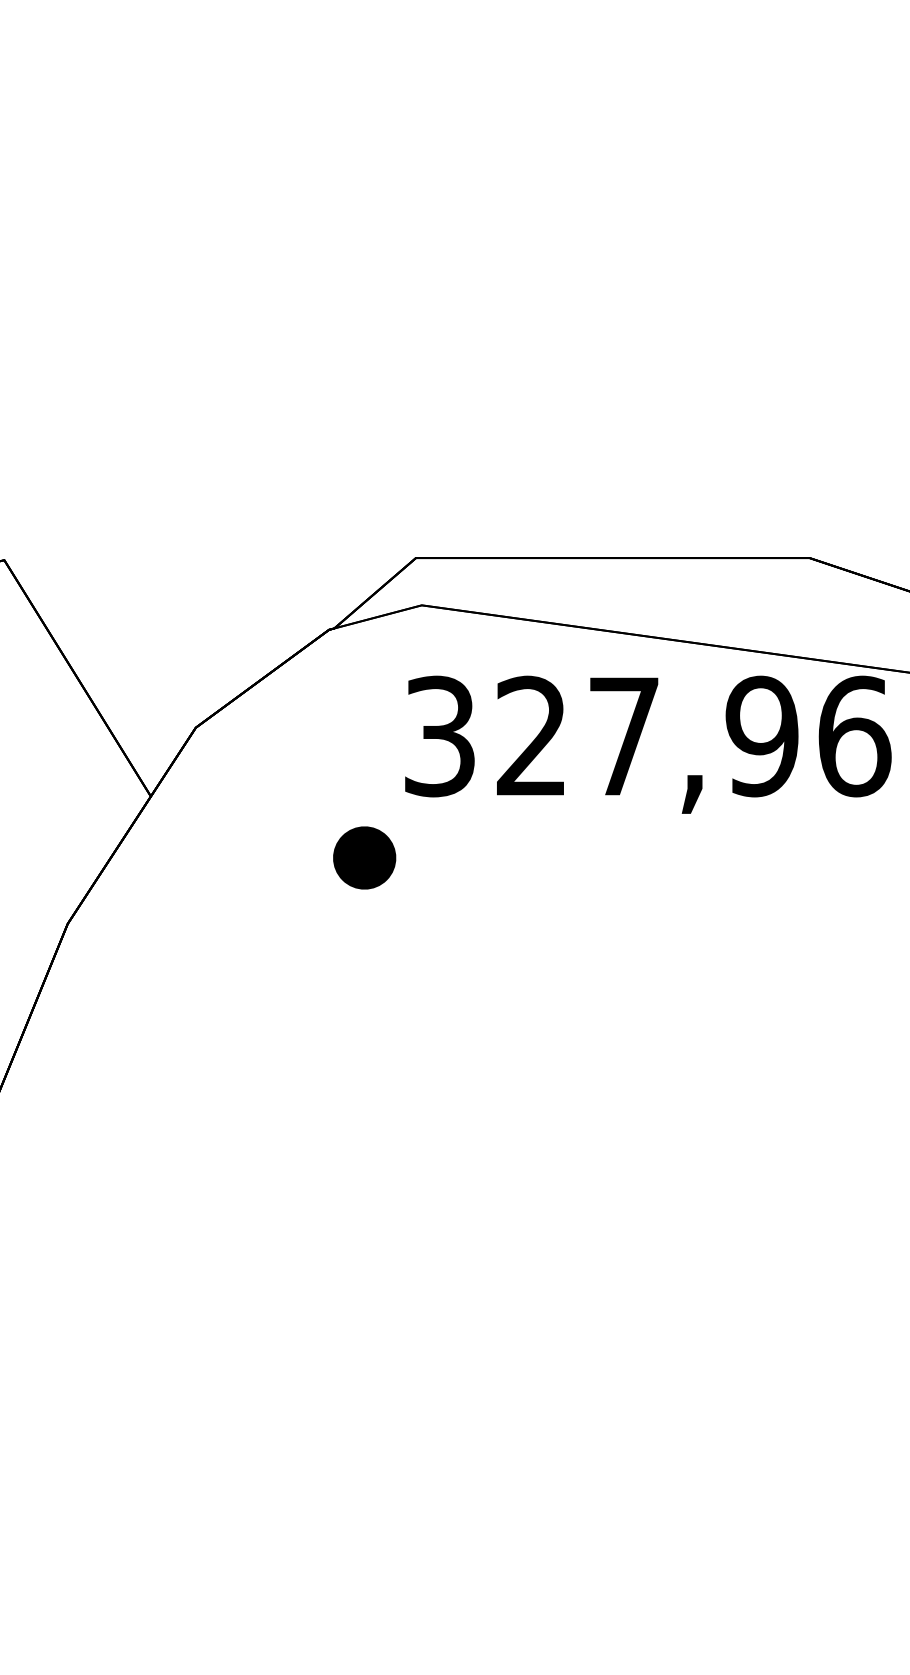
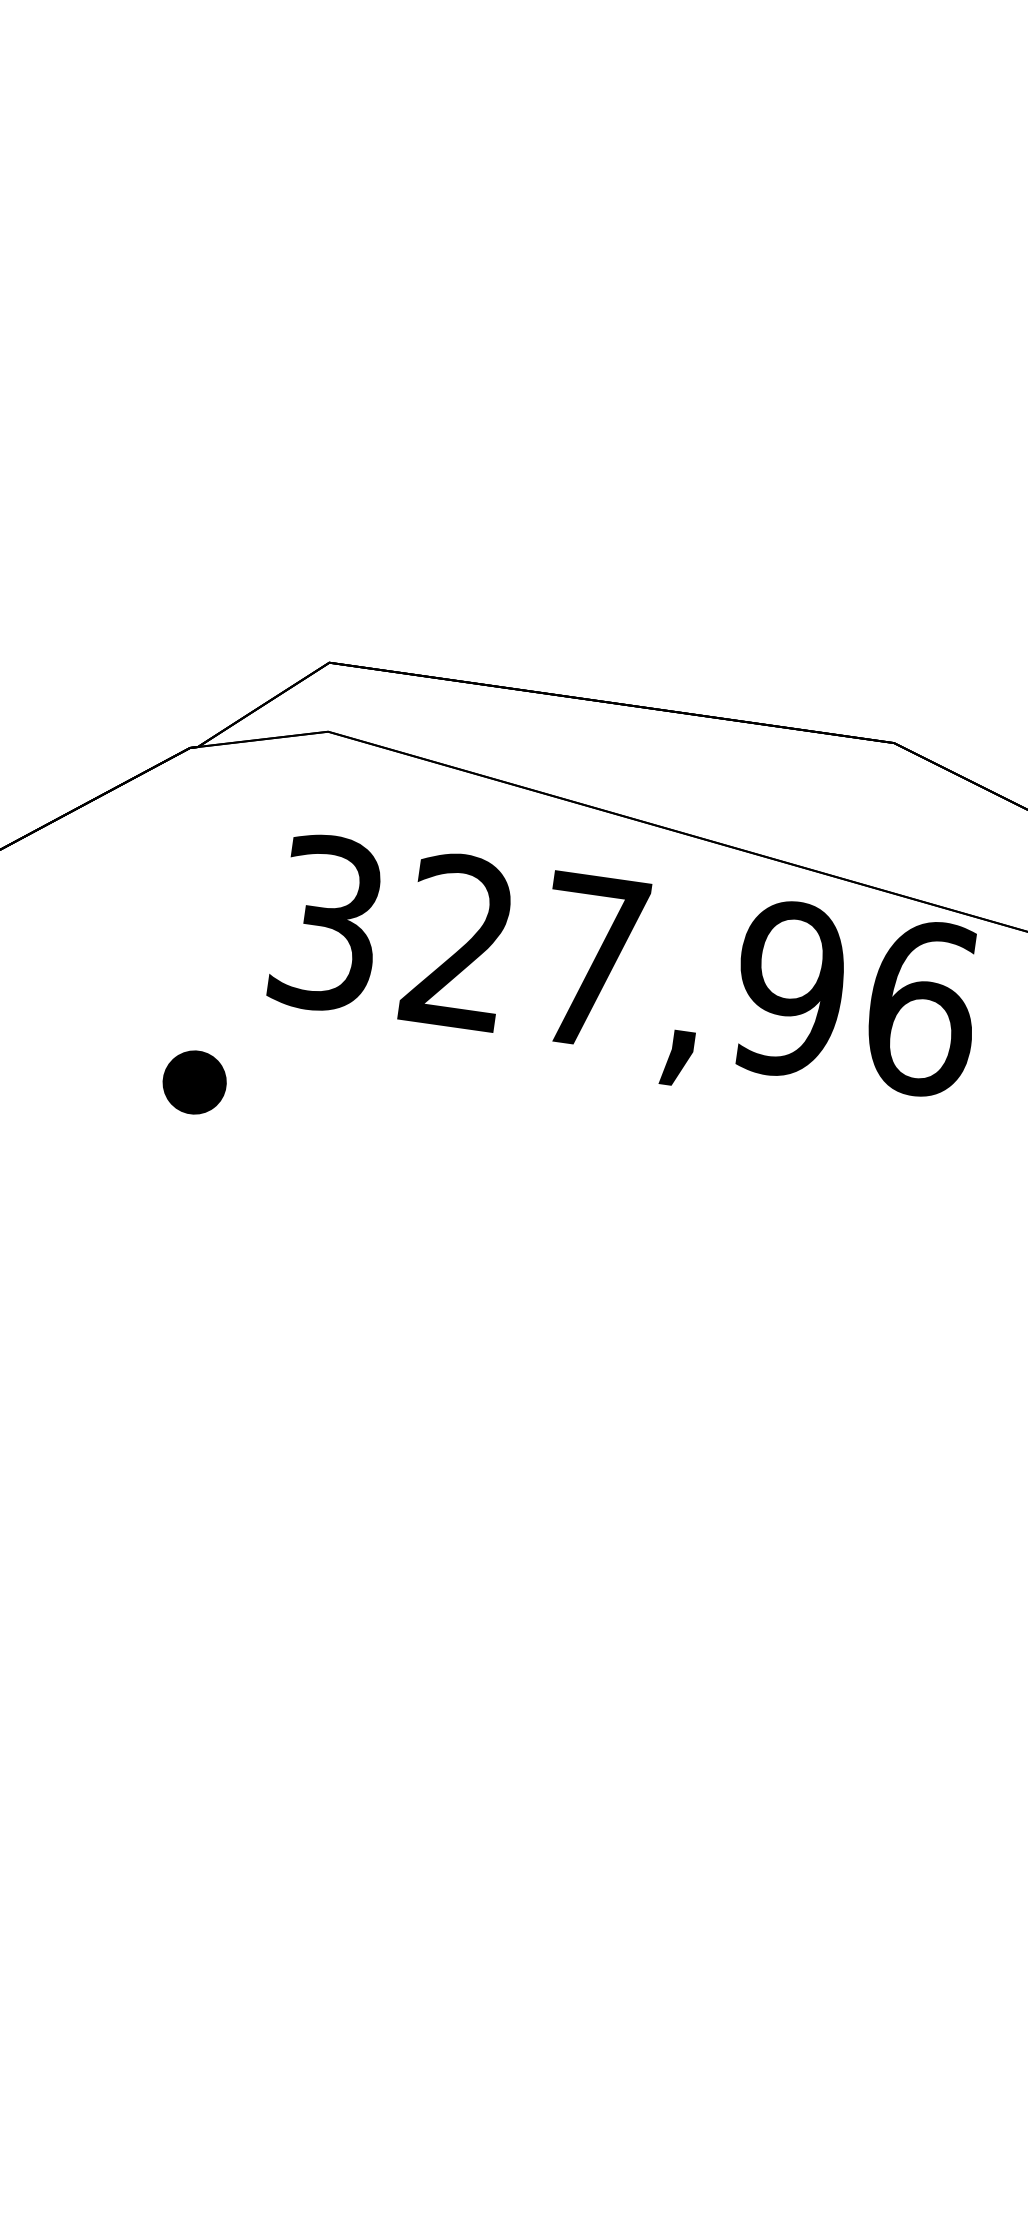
part: (364, 857) -> (194, 1081), size x0.7

